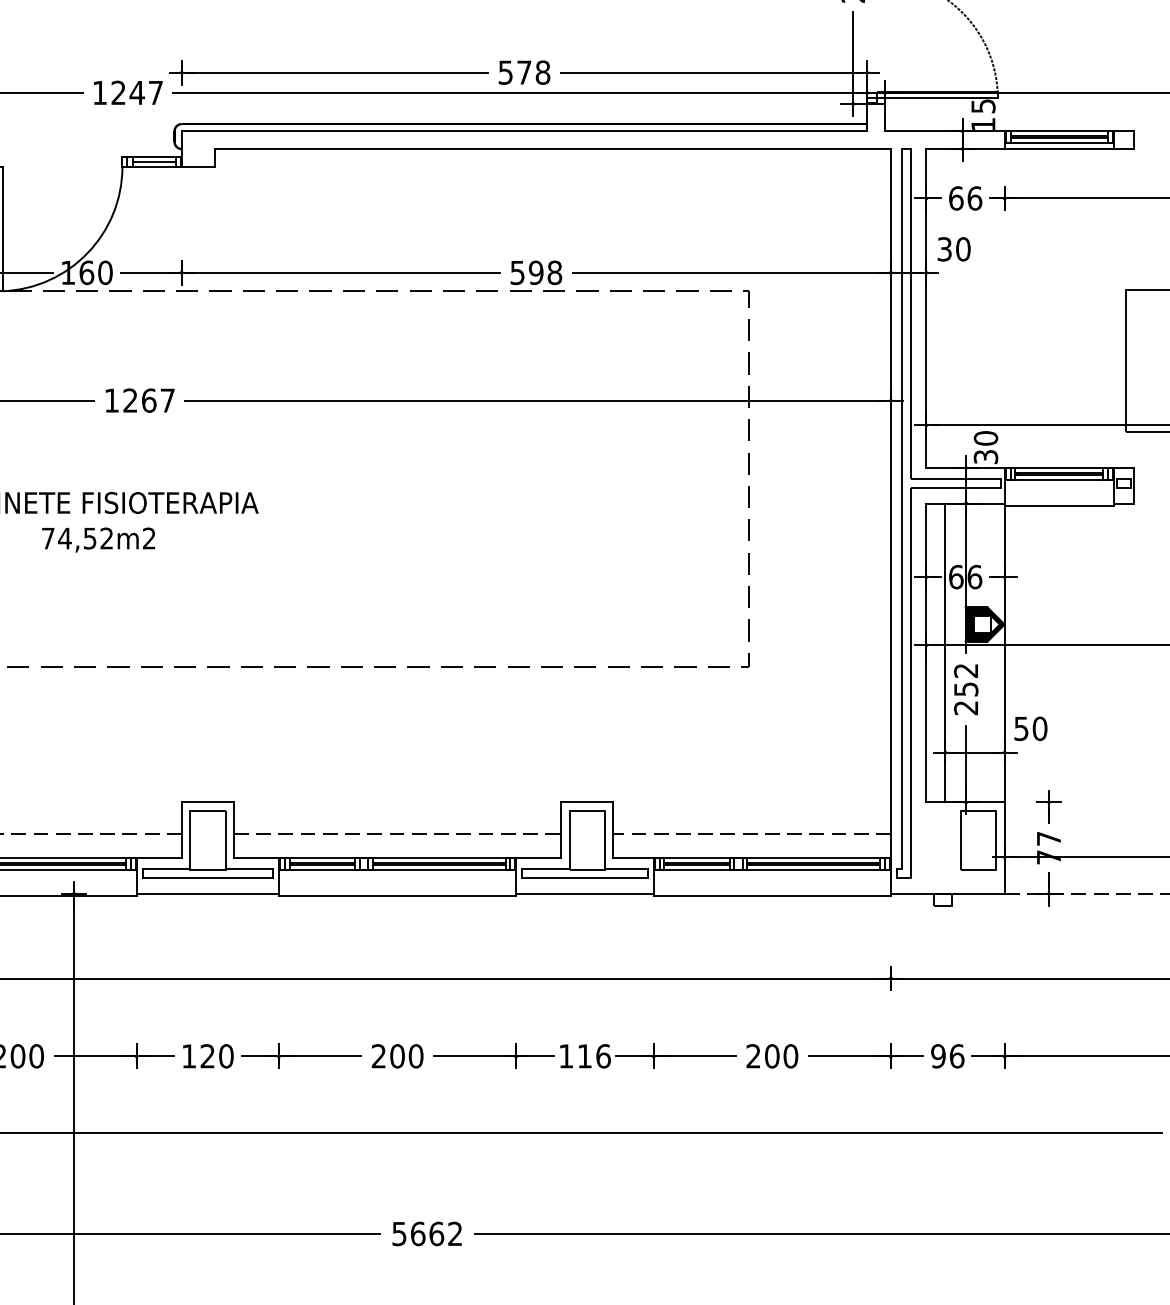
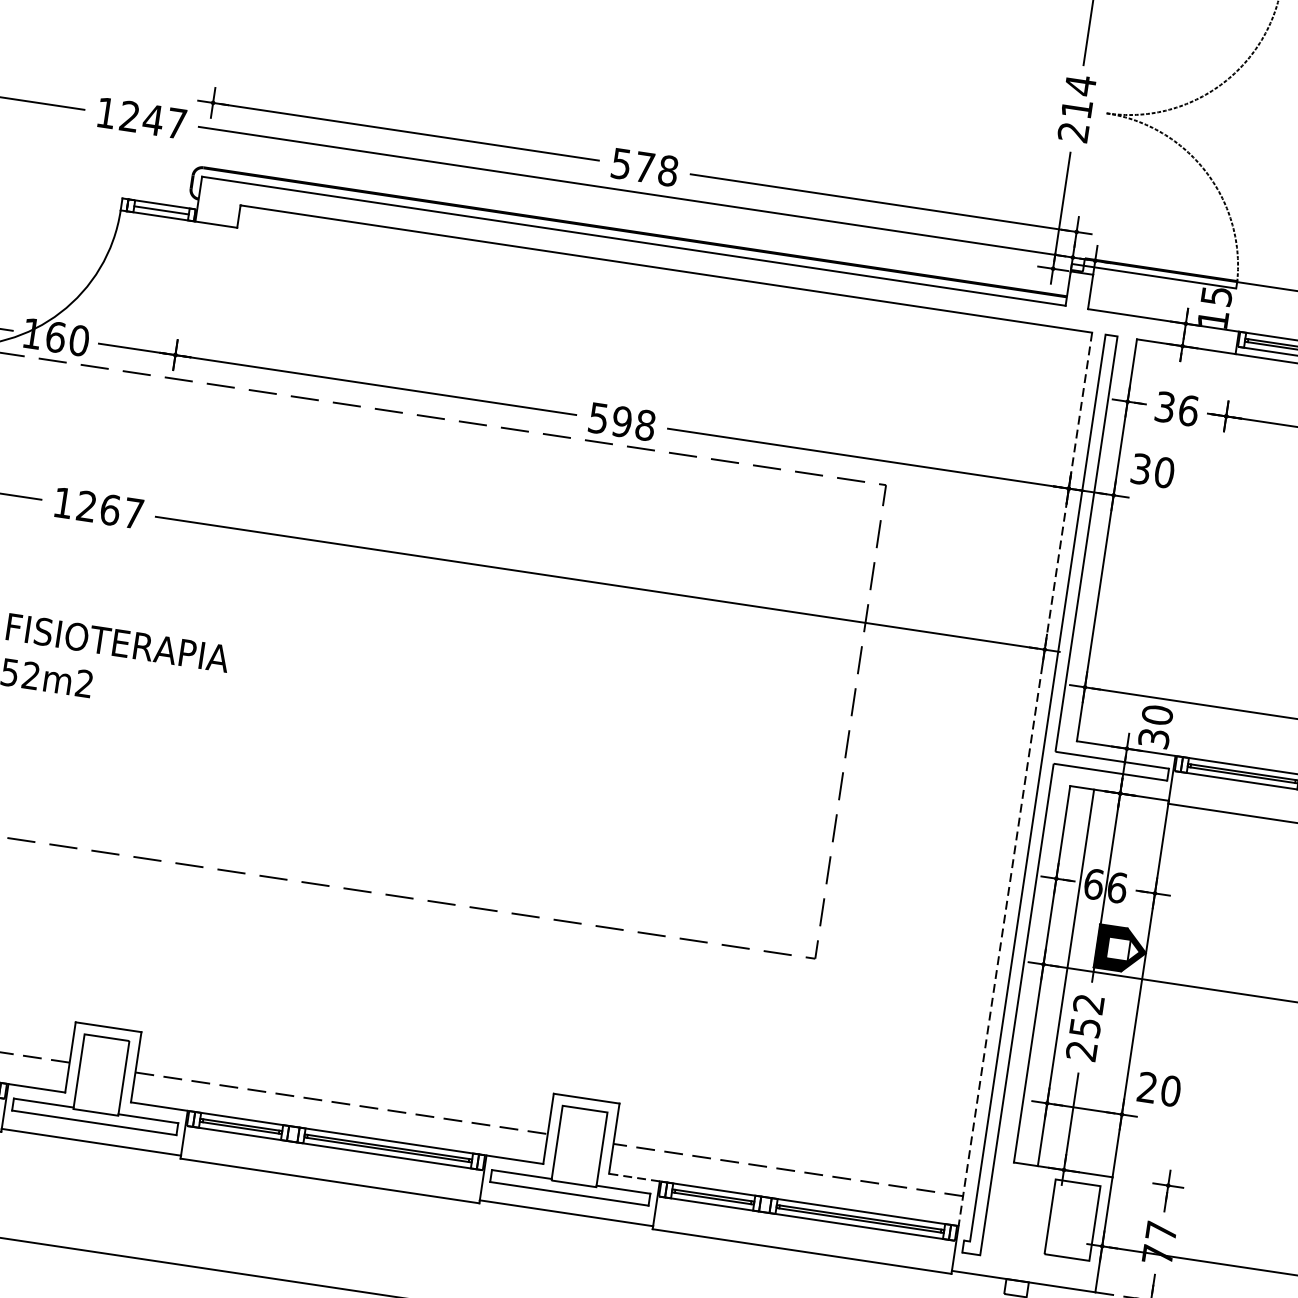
text: (956, 198) -> (1165, 407), 66 -> 36
line: (890, 503) -> (1024, 779), solid -> dashed
text: (1021, 728) -> (1147, 1087), 50 -> 20
line: (633, 858) -> (634, 1178), solid -> dashed

